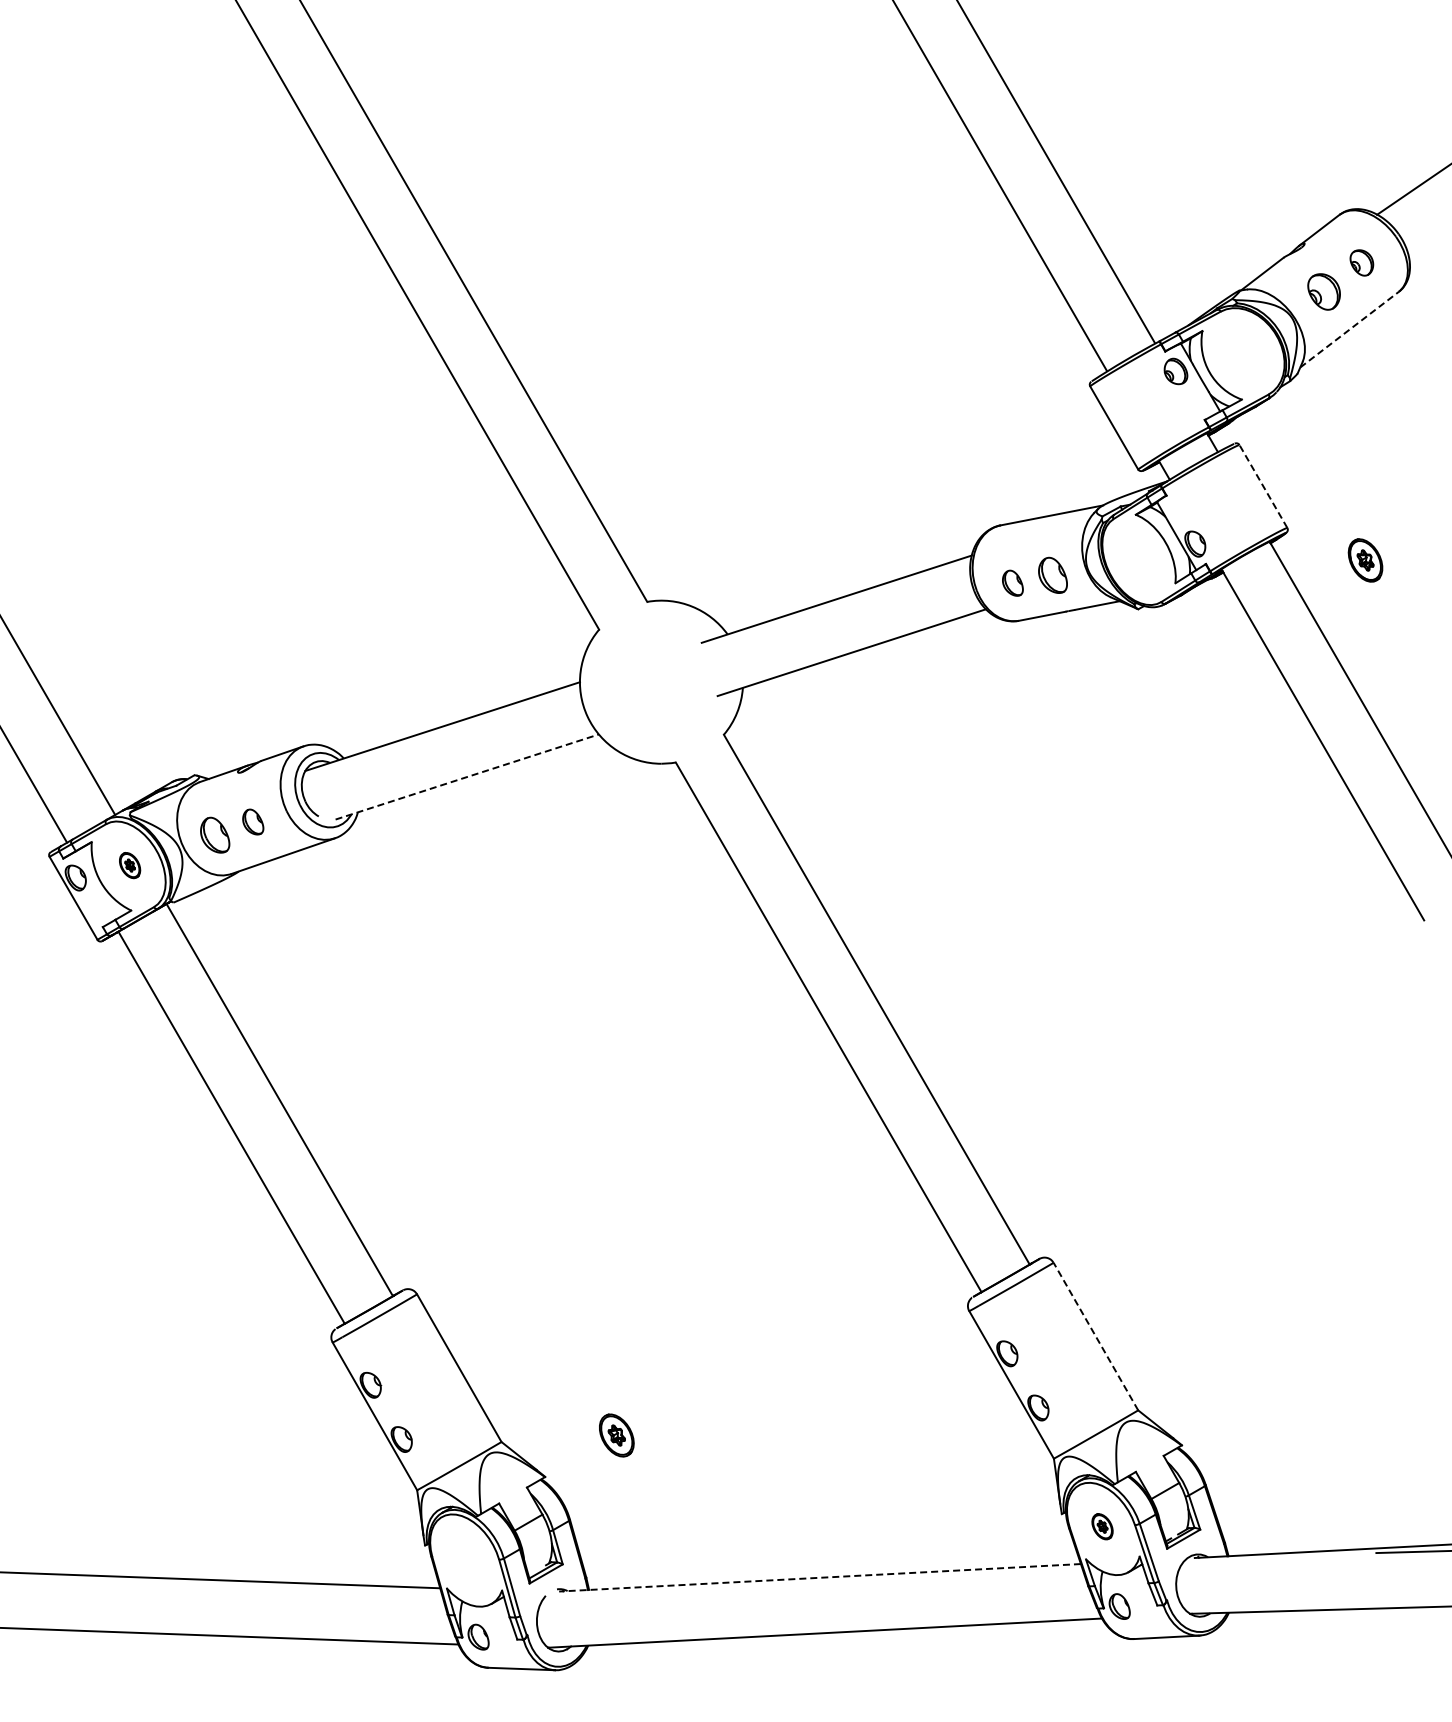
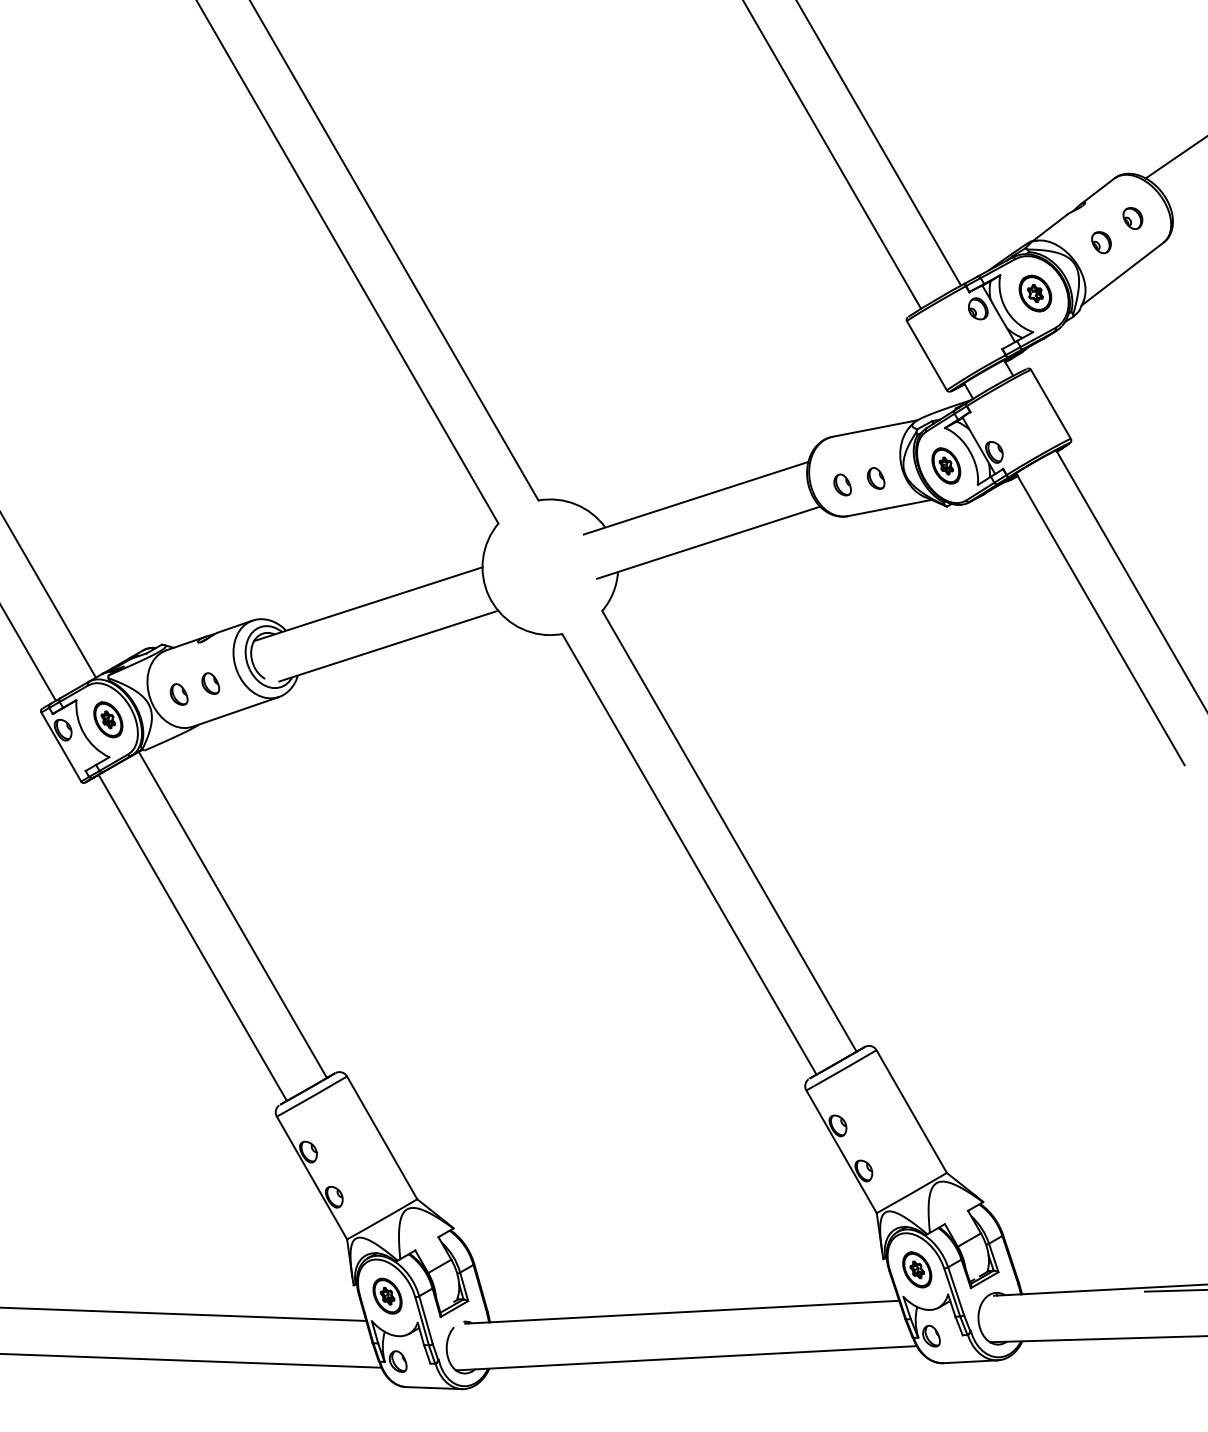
part: (1323, 291) -> (1101, 242), size x0.71
line: (1349, 329) -> (1122, 273), dashed -> solid
part: (1244, 352) -> (1035, 293), added
line: (1263, 486) -> (1051, 404), dashed -> solid
part: (1365, 560) -> (946, 466), moved
part: (1053, 575) -> (876, 478), size x0.71
line: (467, 776) -> (388, 645), dashed -> solid
part: (215, 834) -> (179, 693), size x0.71
part: (129, 865) -> (107, 719), size x1.67
line: (1095, 1336) -> (911, 1111), dashed -> solid
part: (616, 1435) -> (387, 1296), moved
part: (1102, 1526) -> (917, 1269), size x1.67
line: (819, 1577) -> (681, 1311), dashed -> solid

